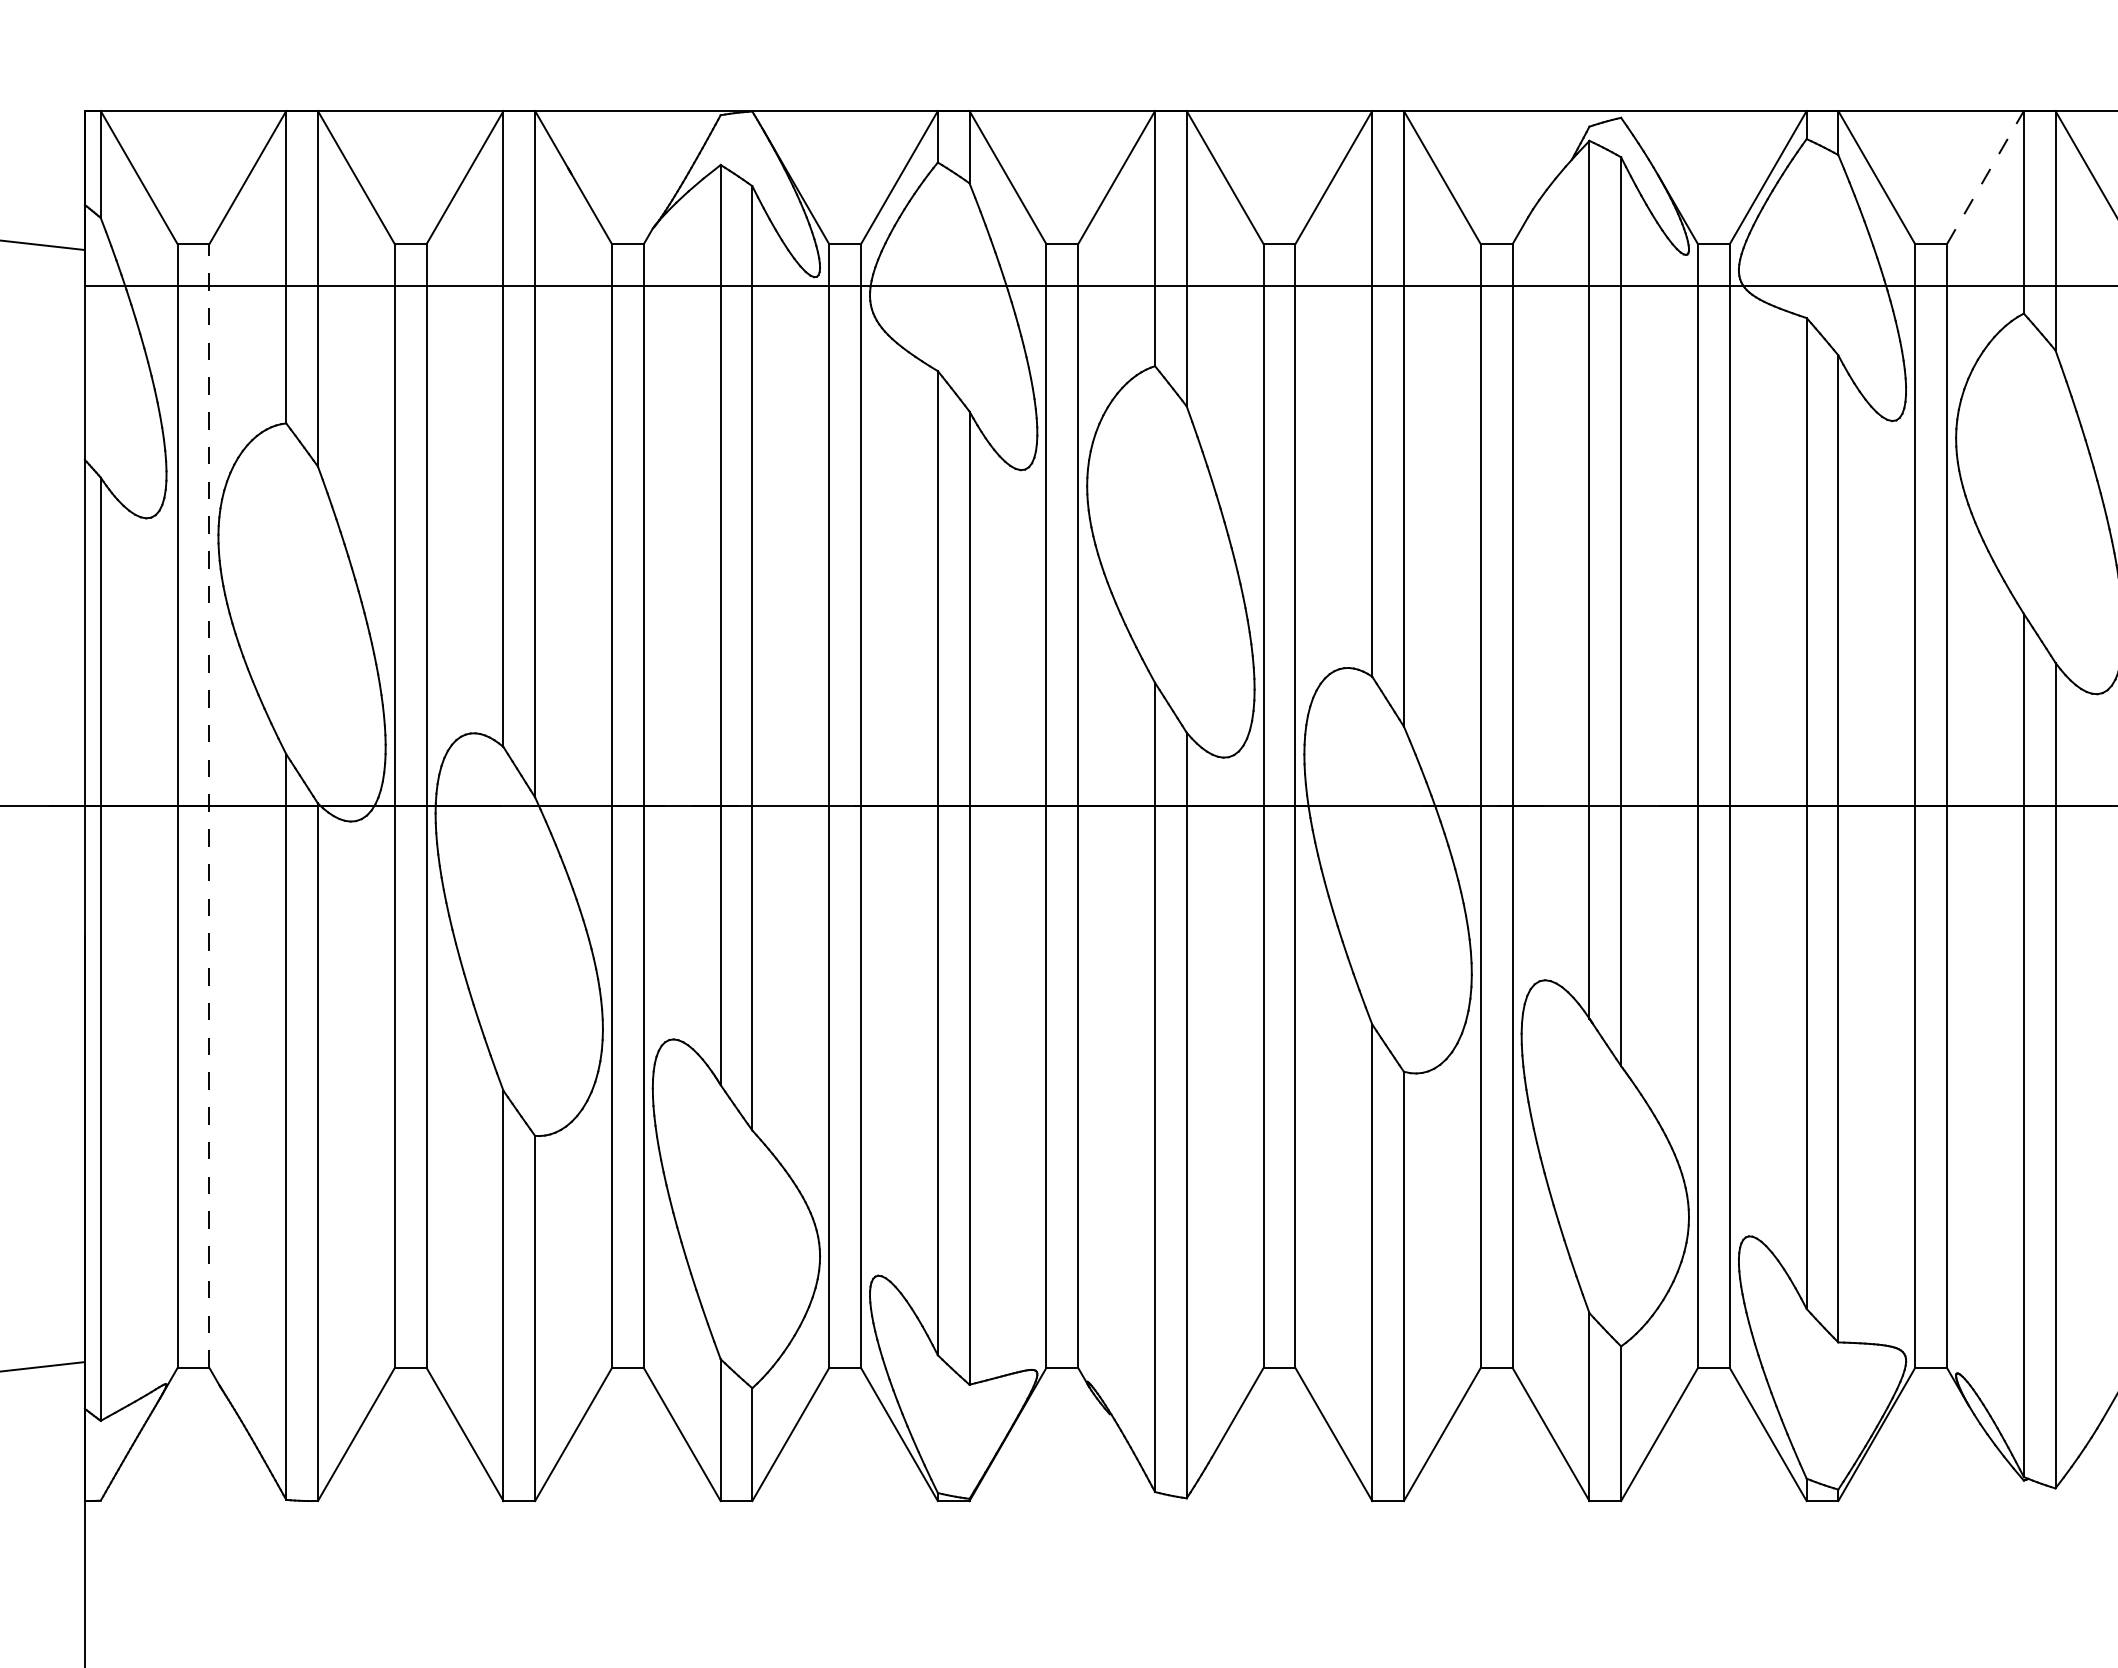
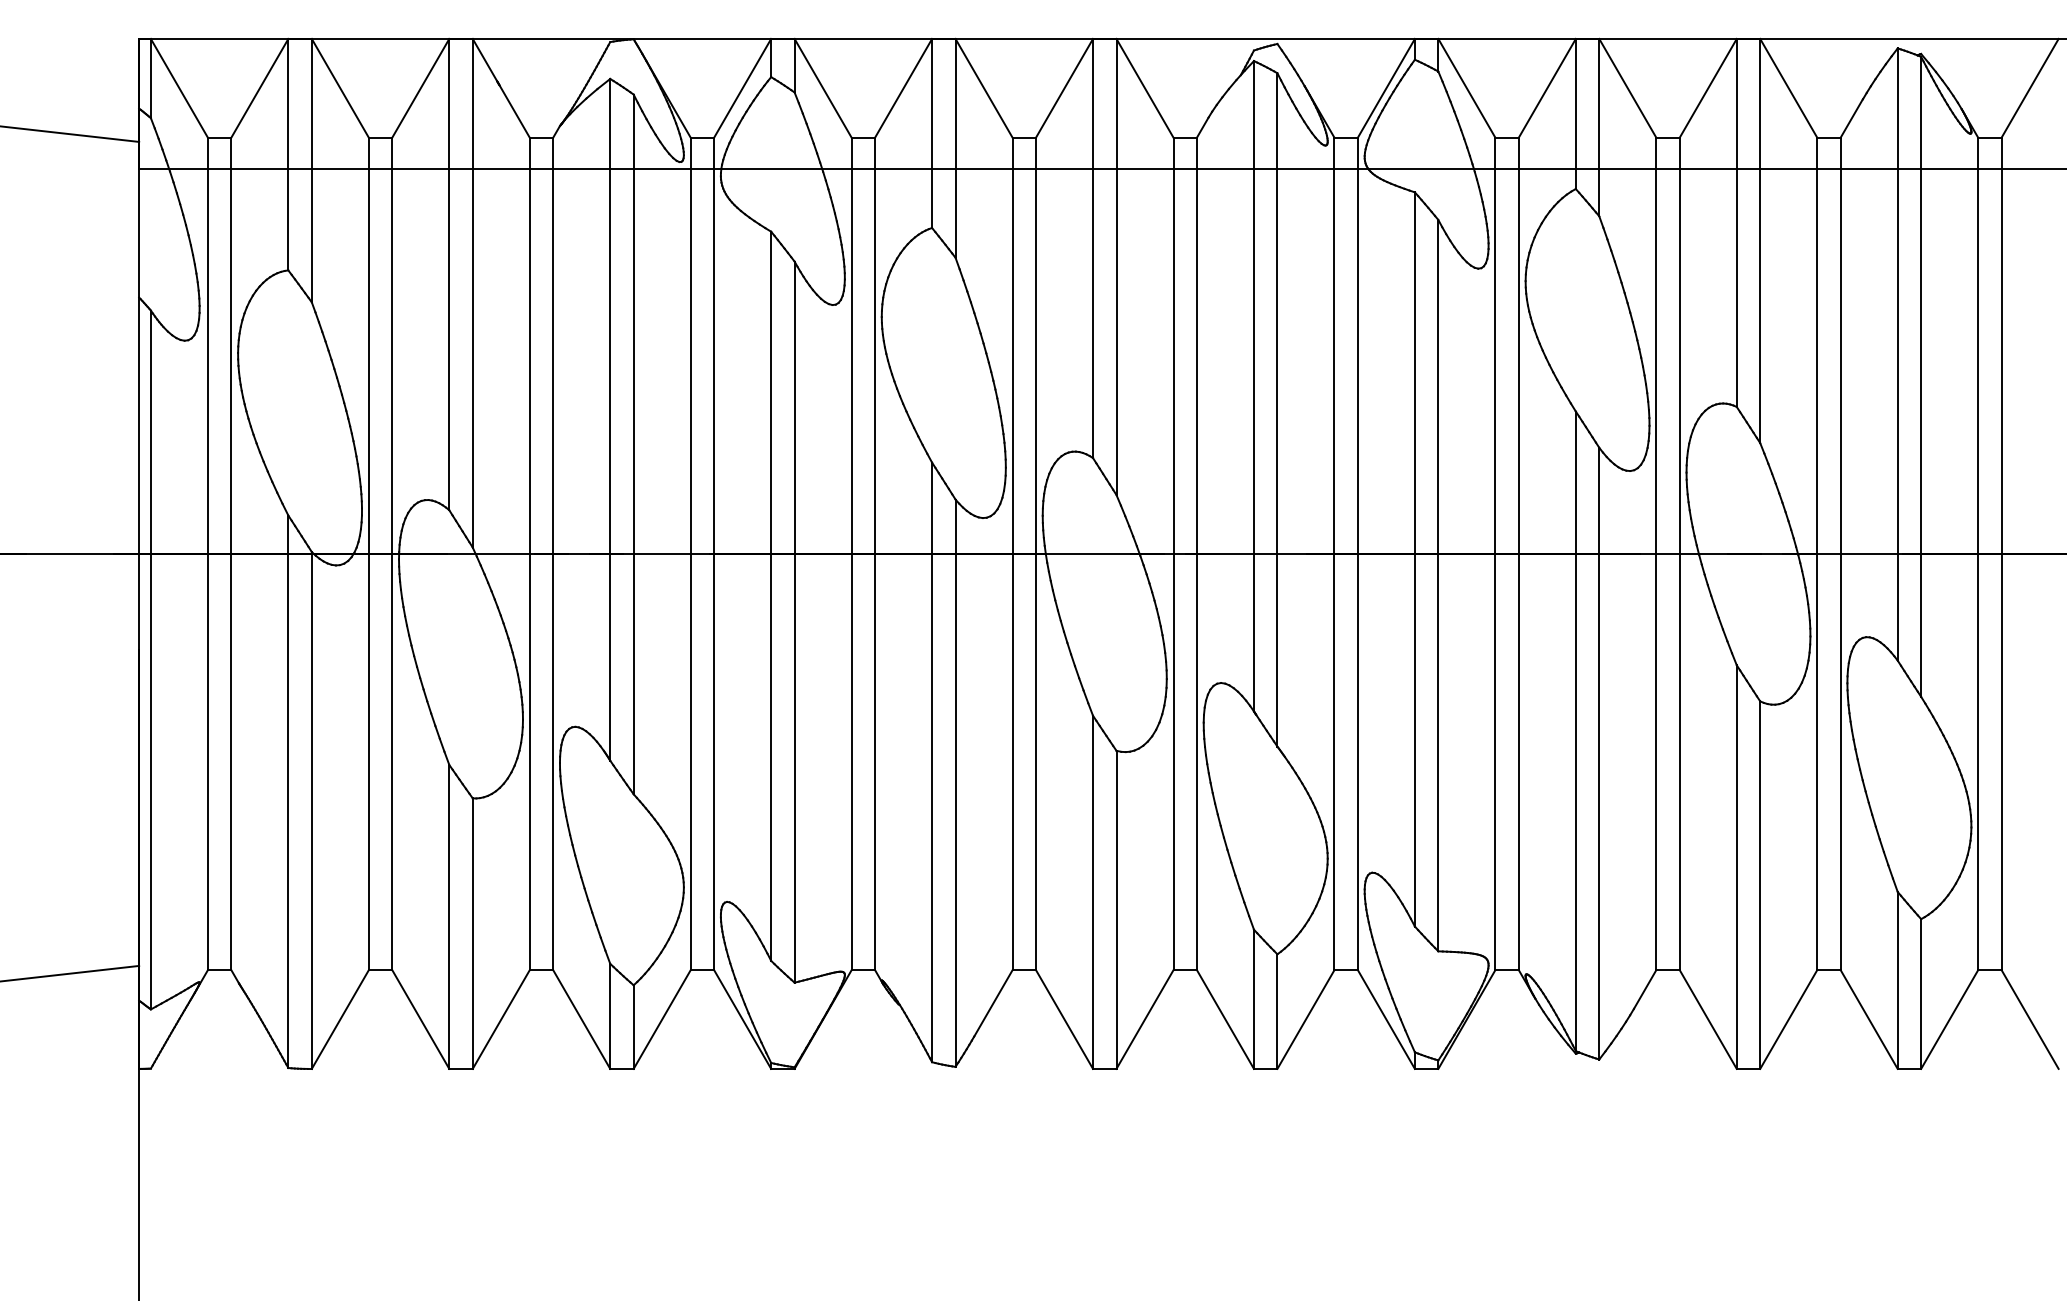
line: (1985, 176) -> (1547, 87), dashed -> solid
line: (209, 805) -> (231, 553), dashed -> solid

